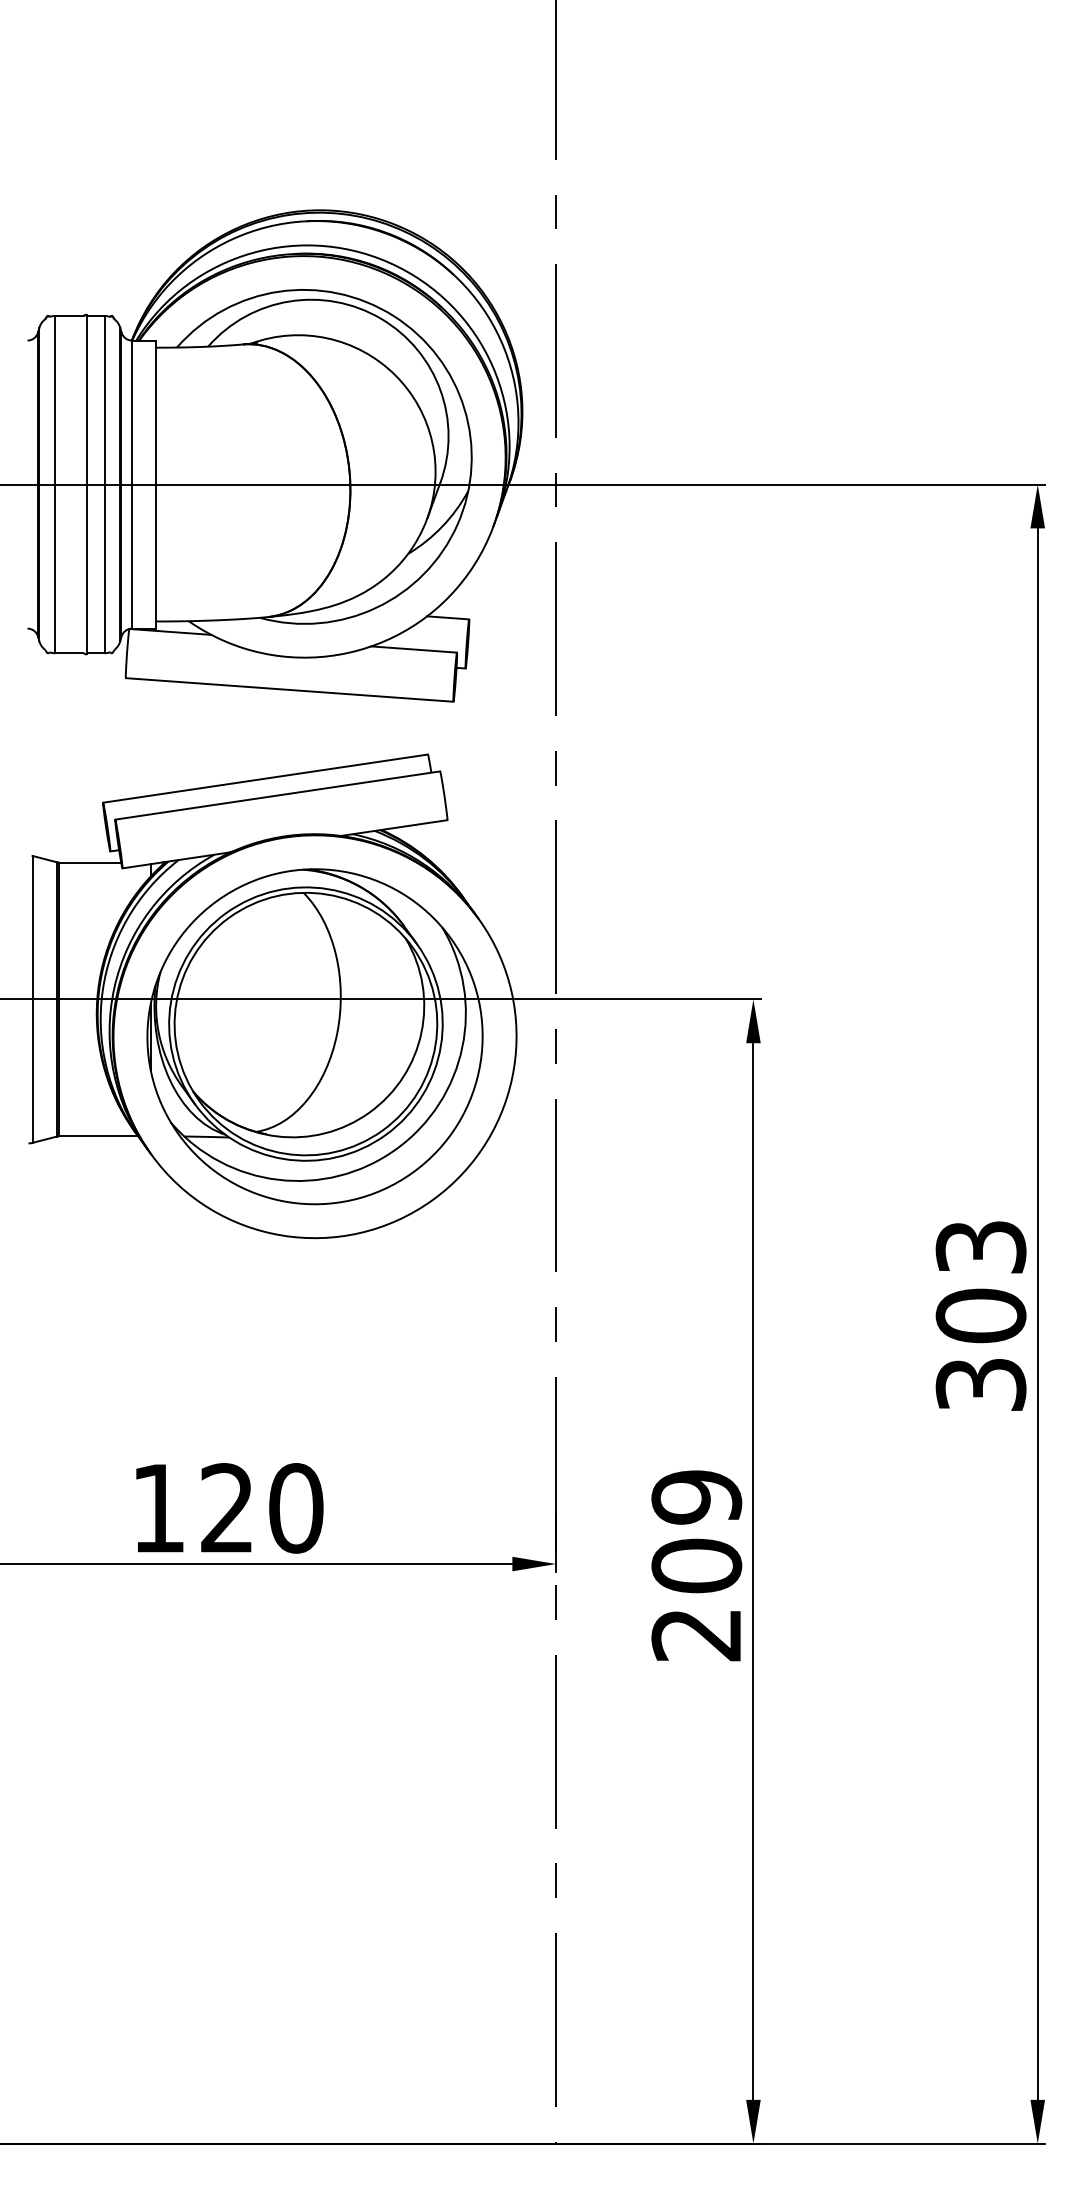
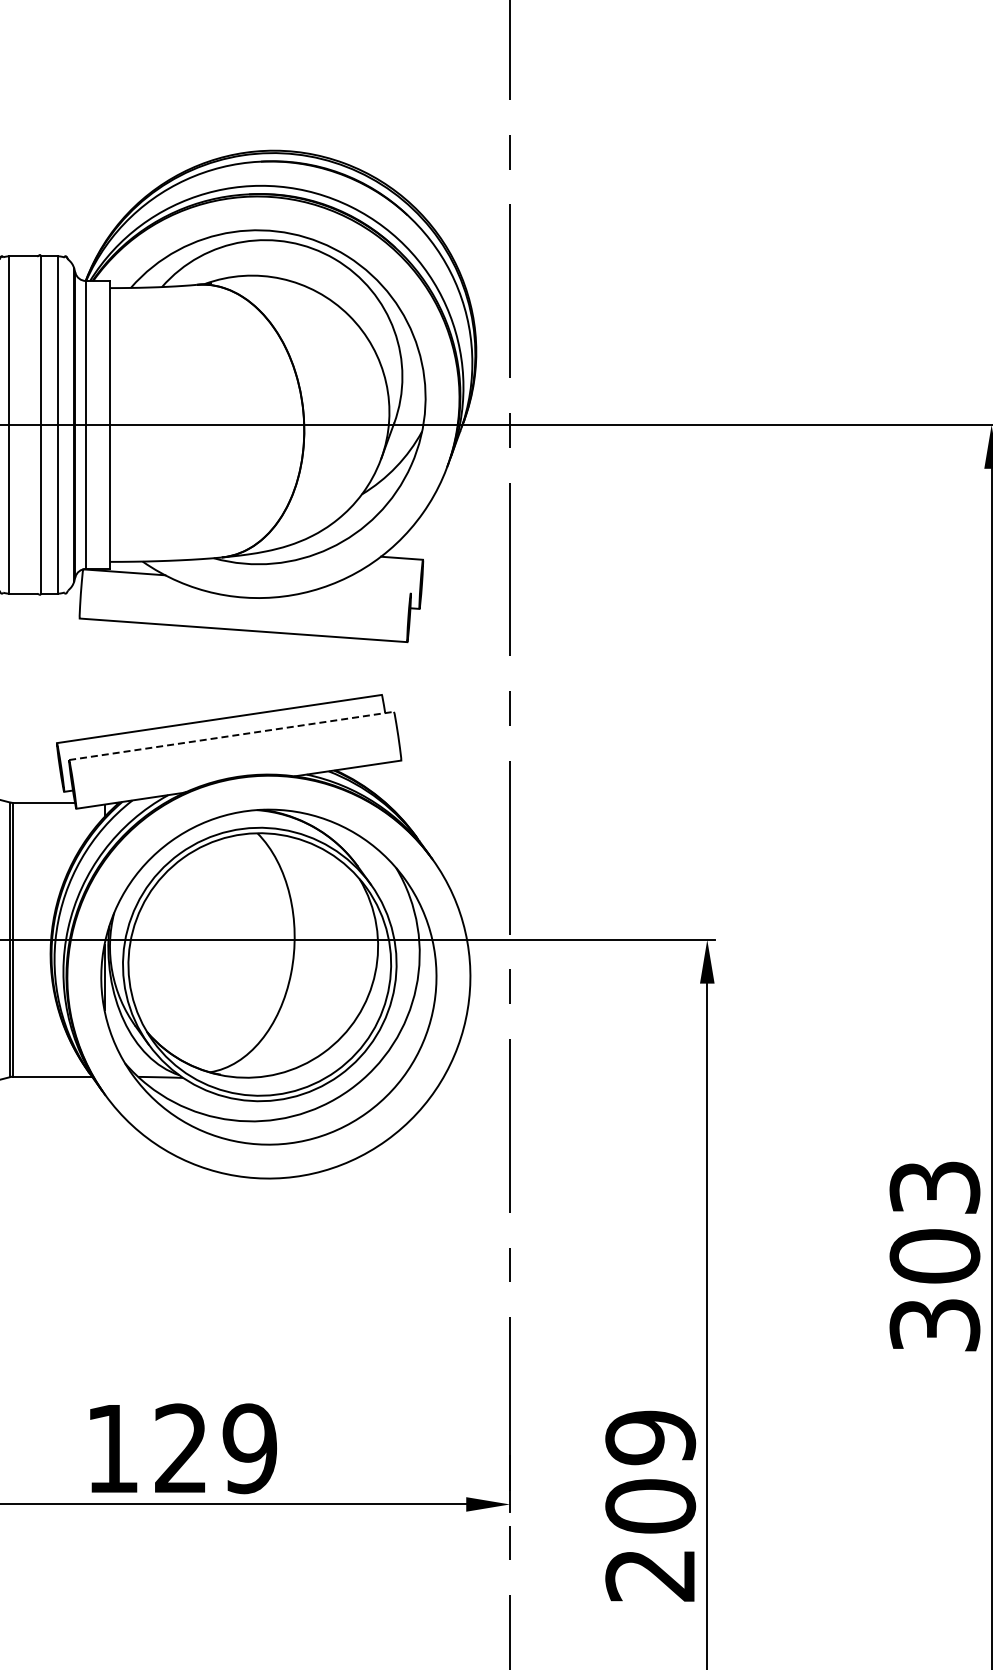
line: (414, 649) -> (368, 589), removed
line: (278, 795) -> (232, 735), solid -> dashed
text: (295, 1508) -> (249, 1448), 120 -> 129

